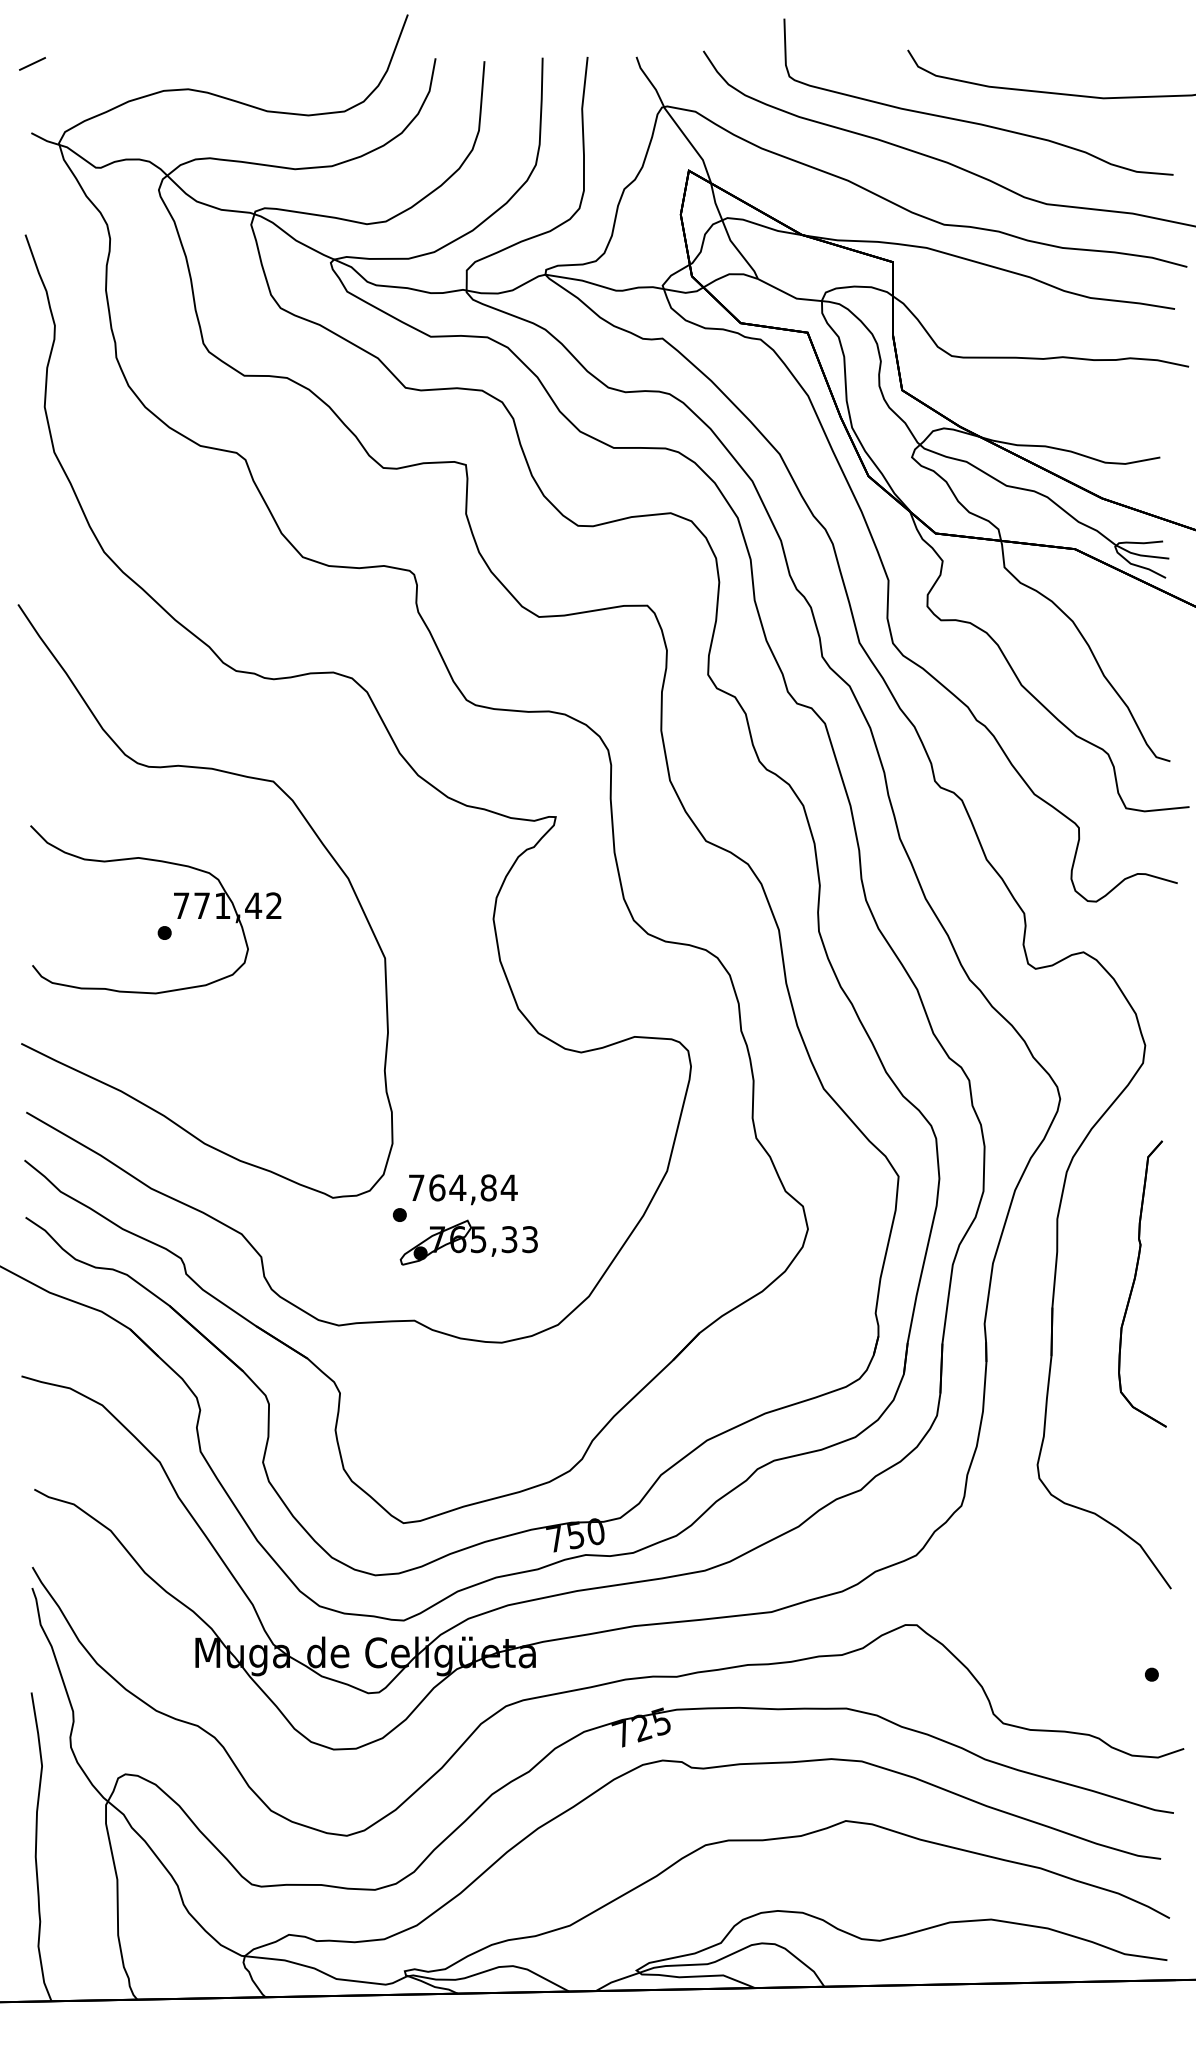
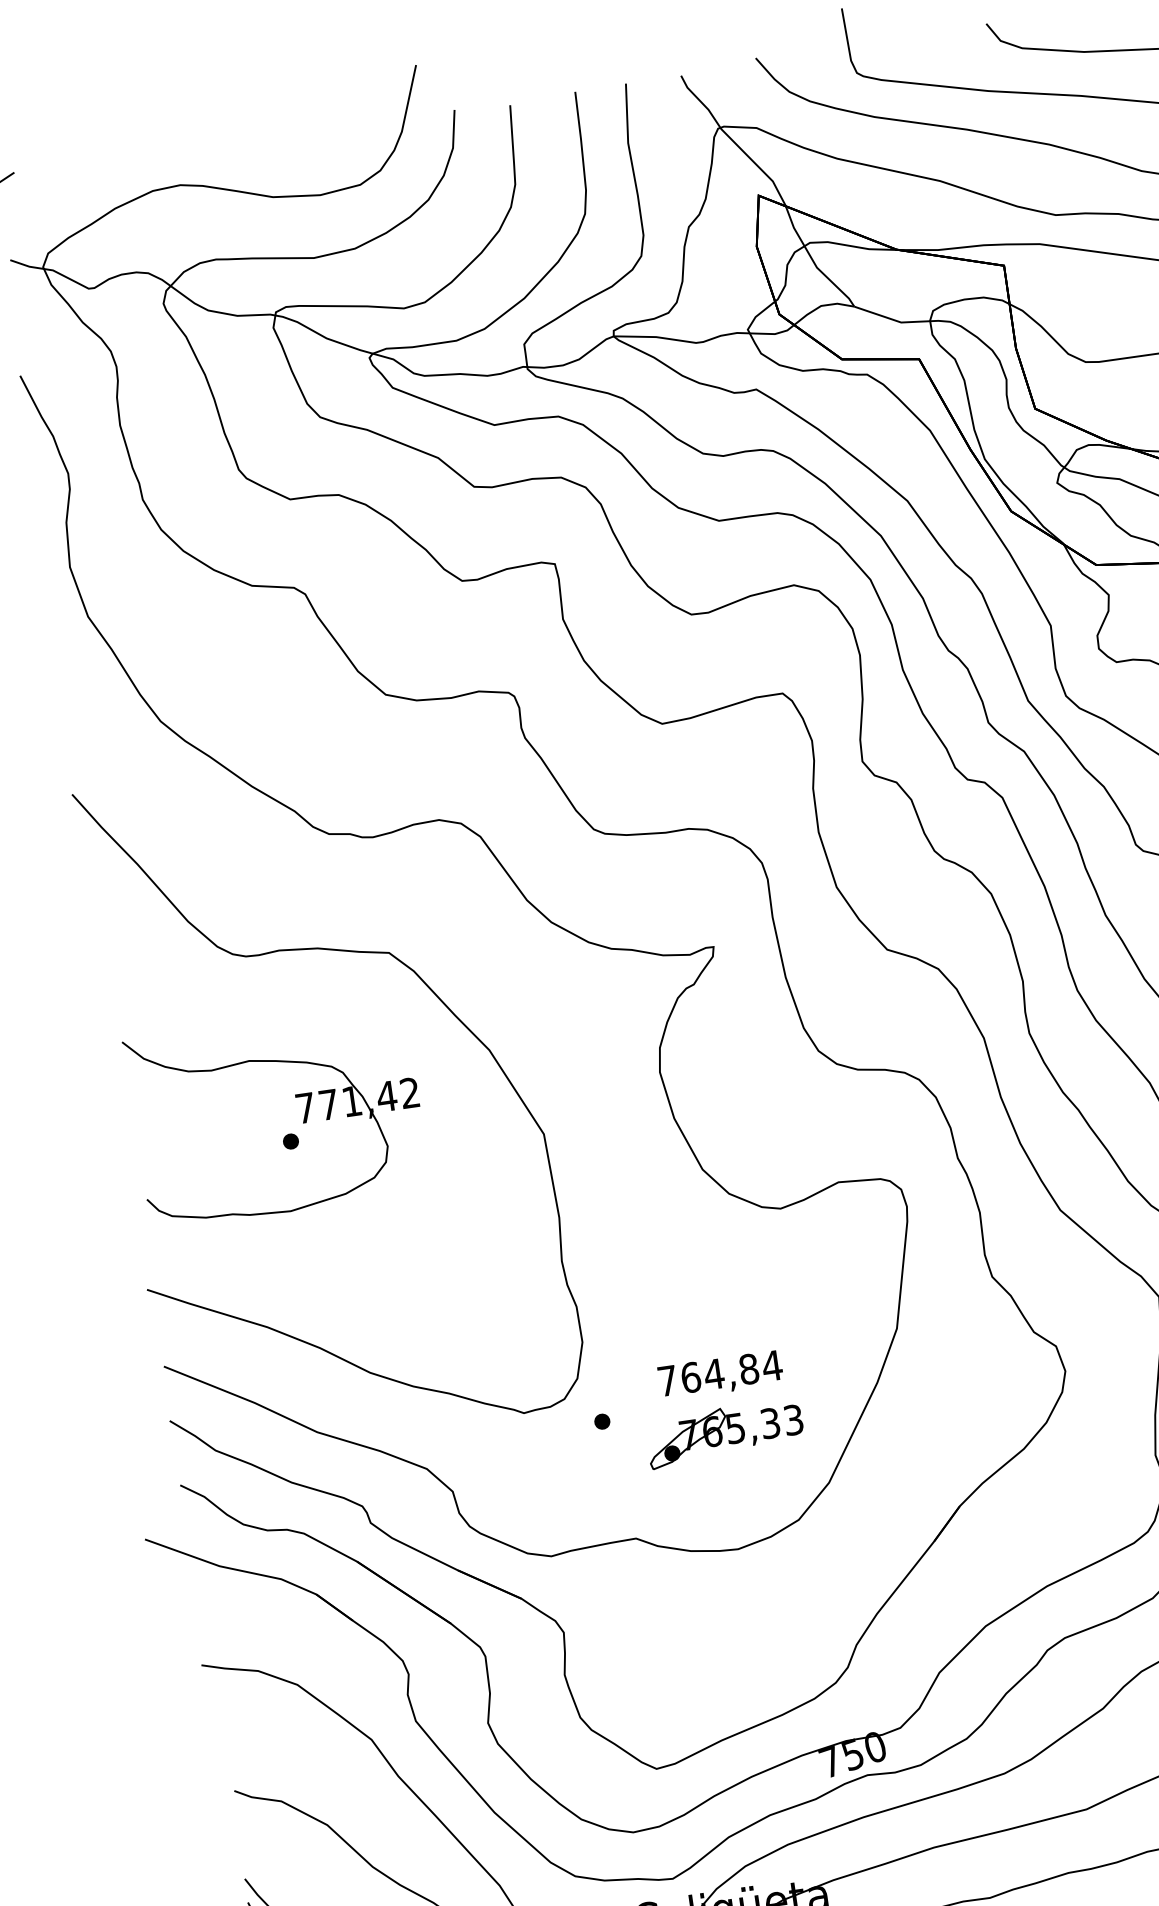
text: (463, 1189) -> (720, 1375), moved
part: (468, 1242) -> (724, 1433), moved

